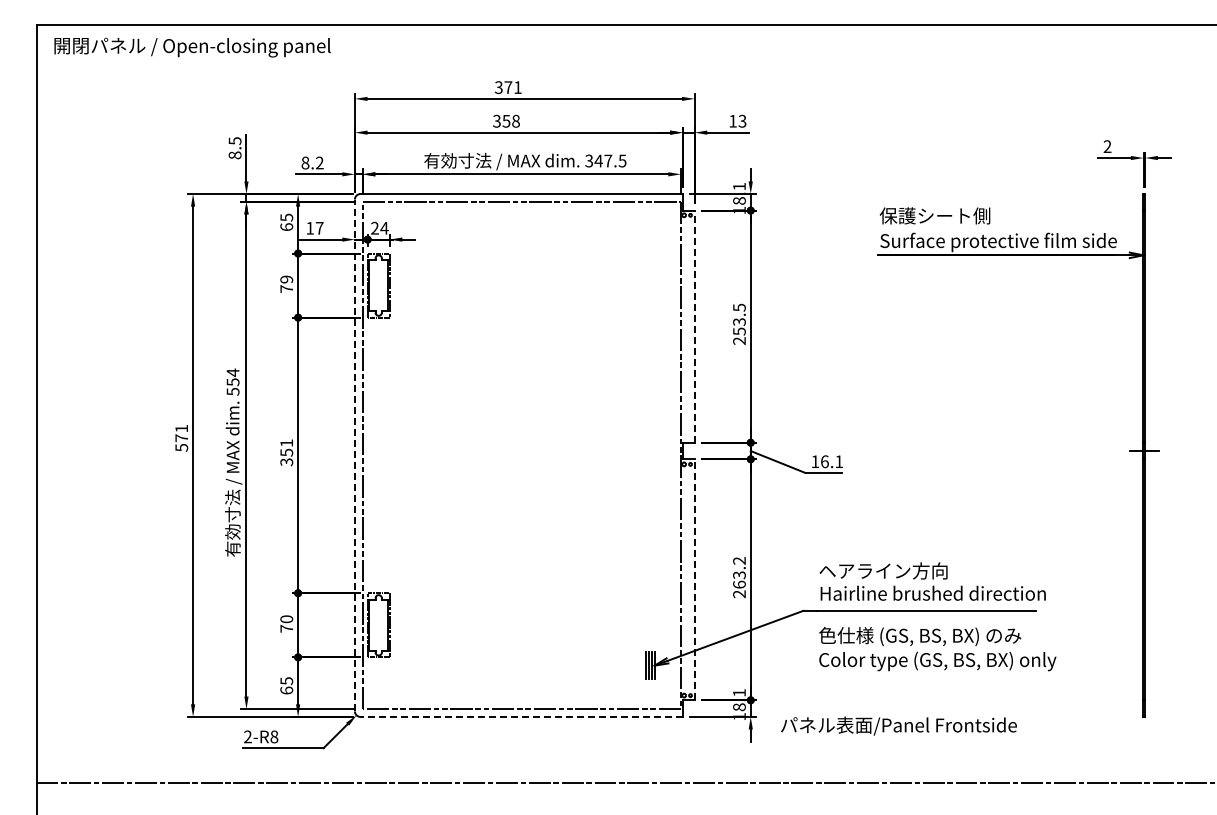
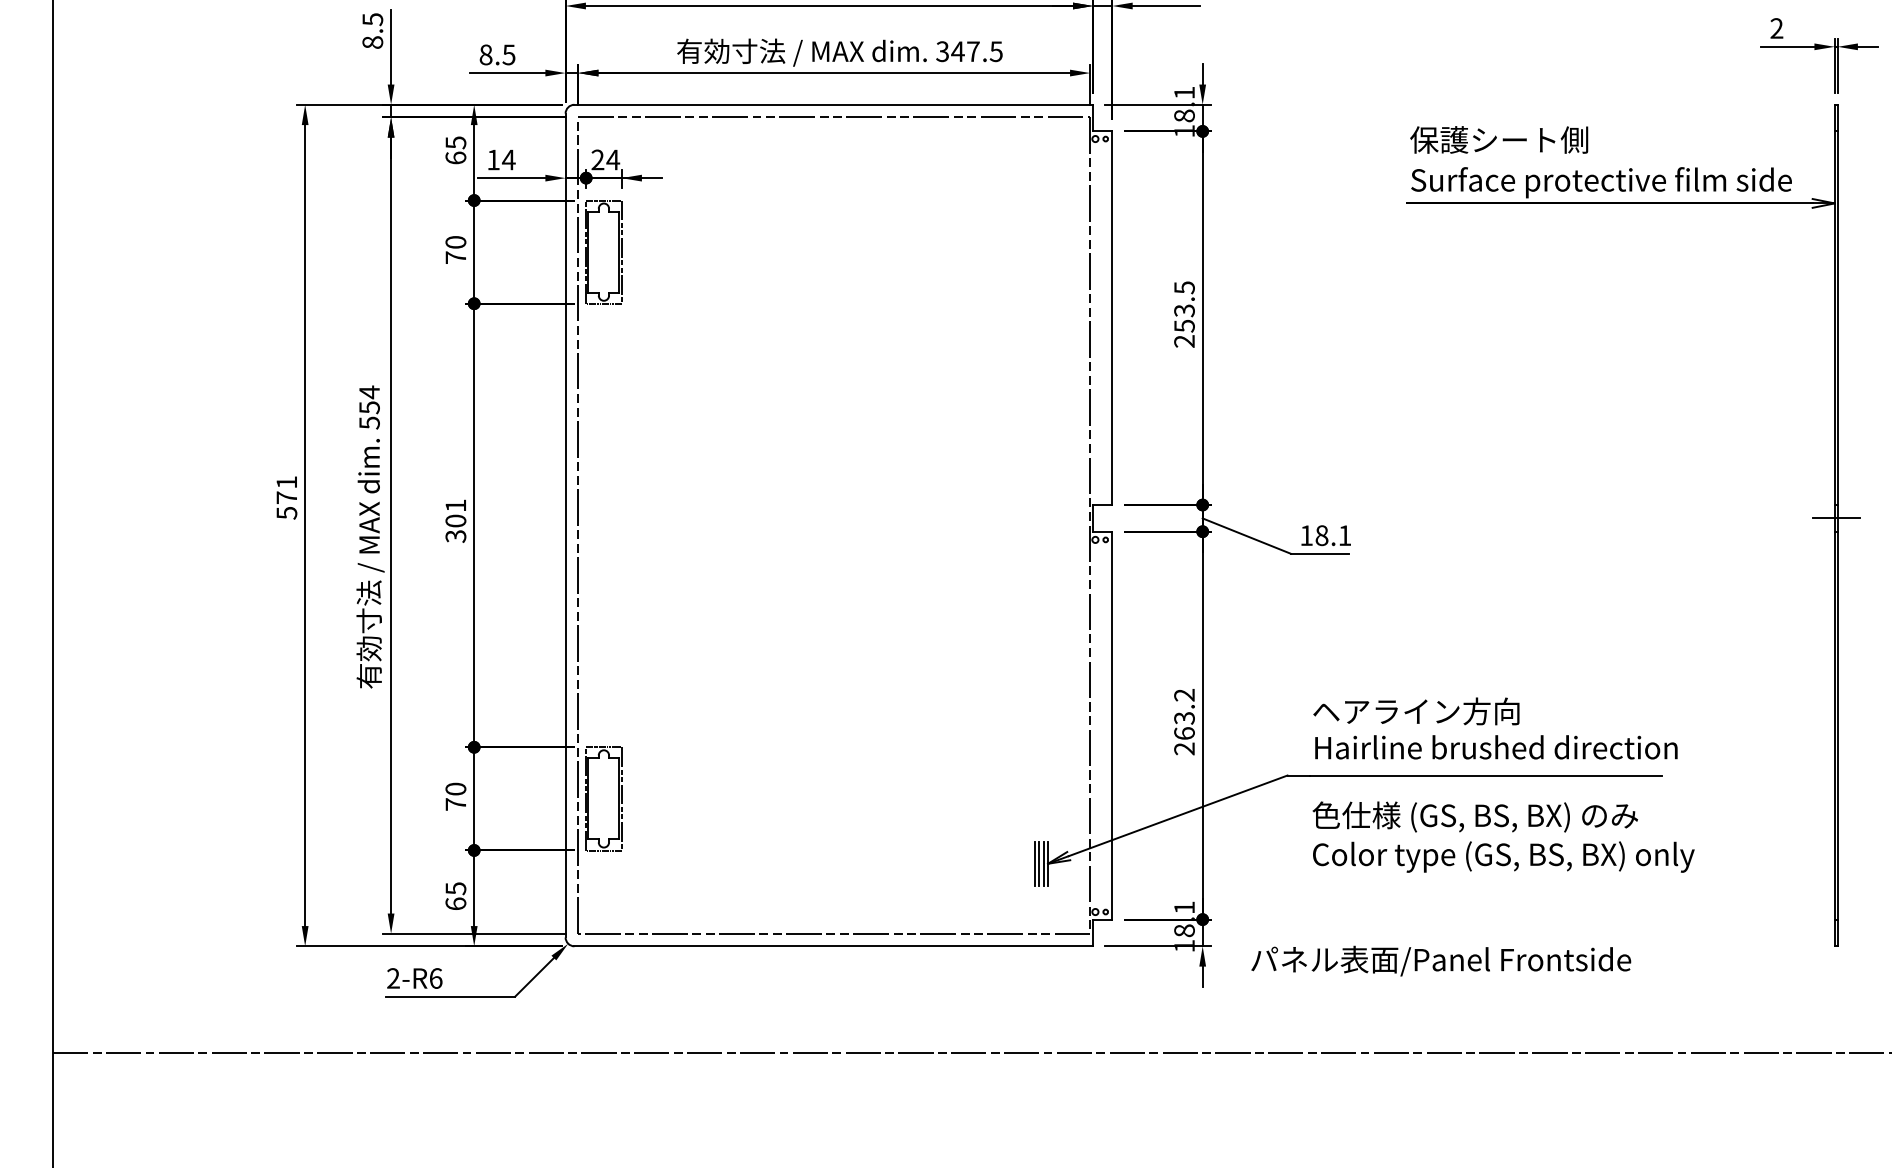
text: (319, 162) -> (508, 54), 8.2 -> 8.5
text: (319, 228) -> (508, 160), 17 -> 14
text: (286, 279) -> (455, 242), 79 -> 70
line: (694, 326) -> (1112, 317), dashed -> solid
text: (286, 452) -> (455, 520), 351 -> 301
line: (354, 455) -> (564, 525), dashed -> solid
text: (824, 461) -> (1321, 535), 16.1 -> 18.1
line: (694, 579) -> (1112, 725), dashed -> solid
line: (521, 716) -> (833, 945), dashed -> solid
text: (274, 736) -> (436, 977), 2-R8 -> 2-R6

